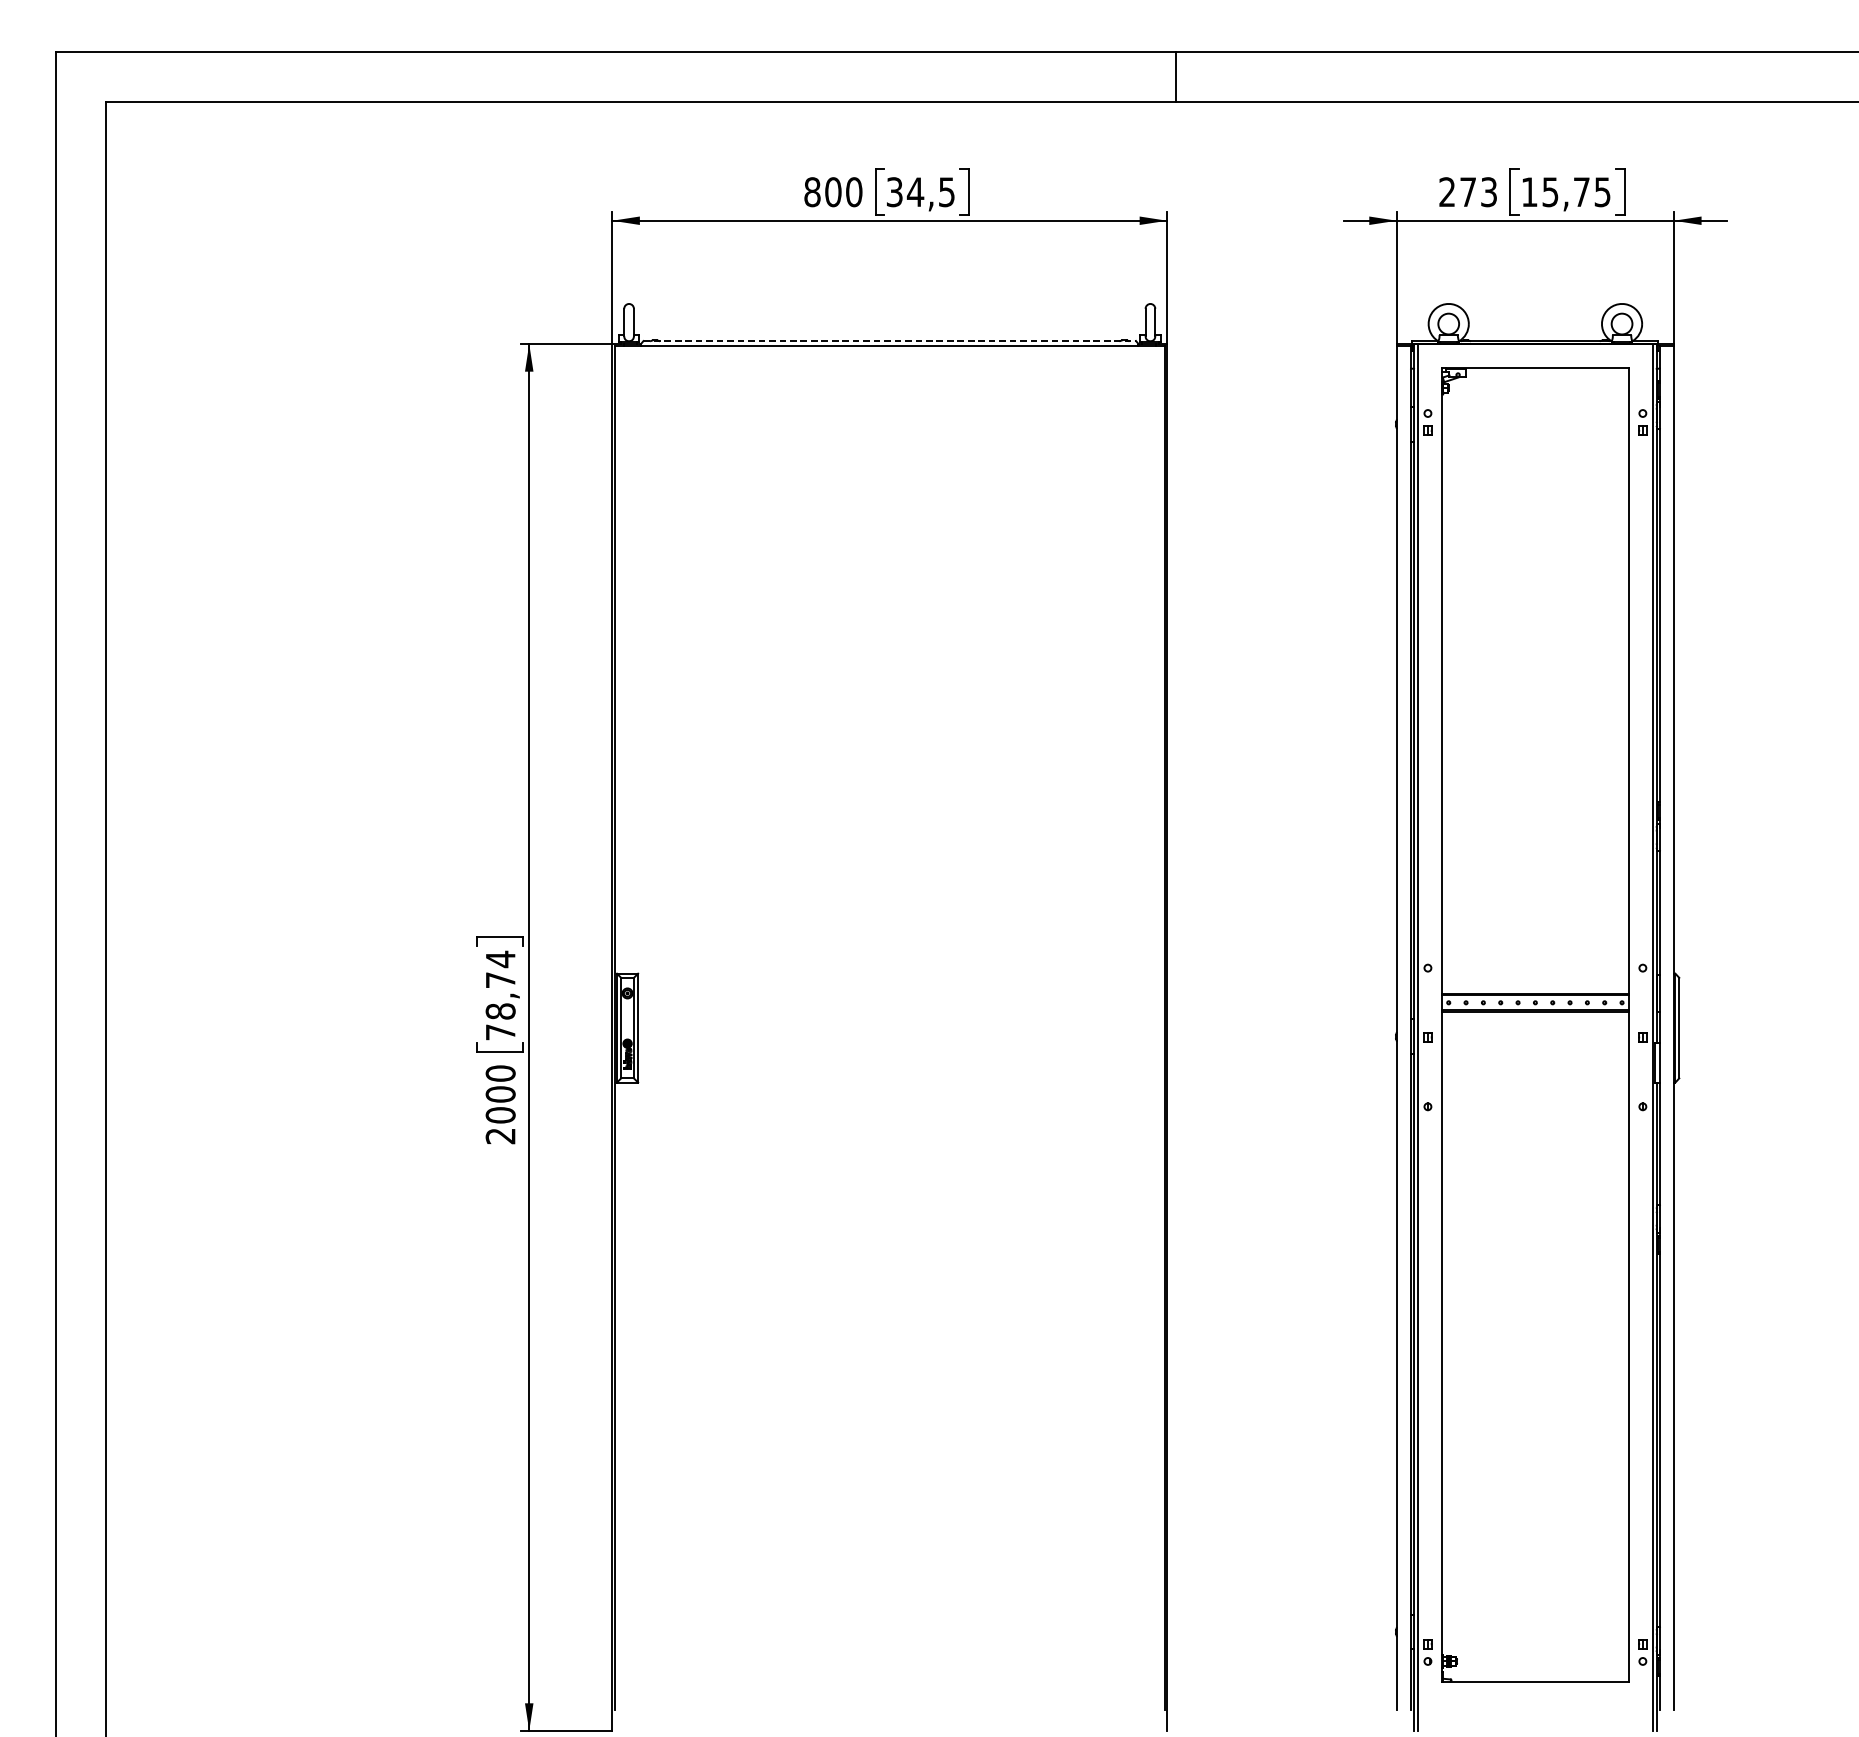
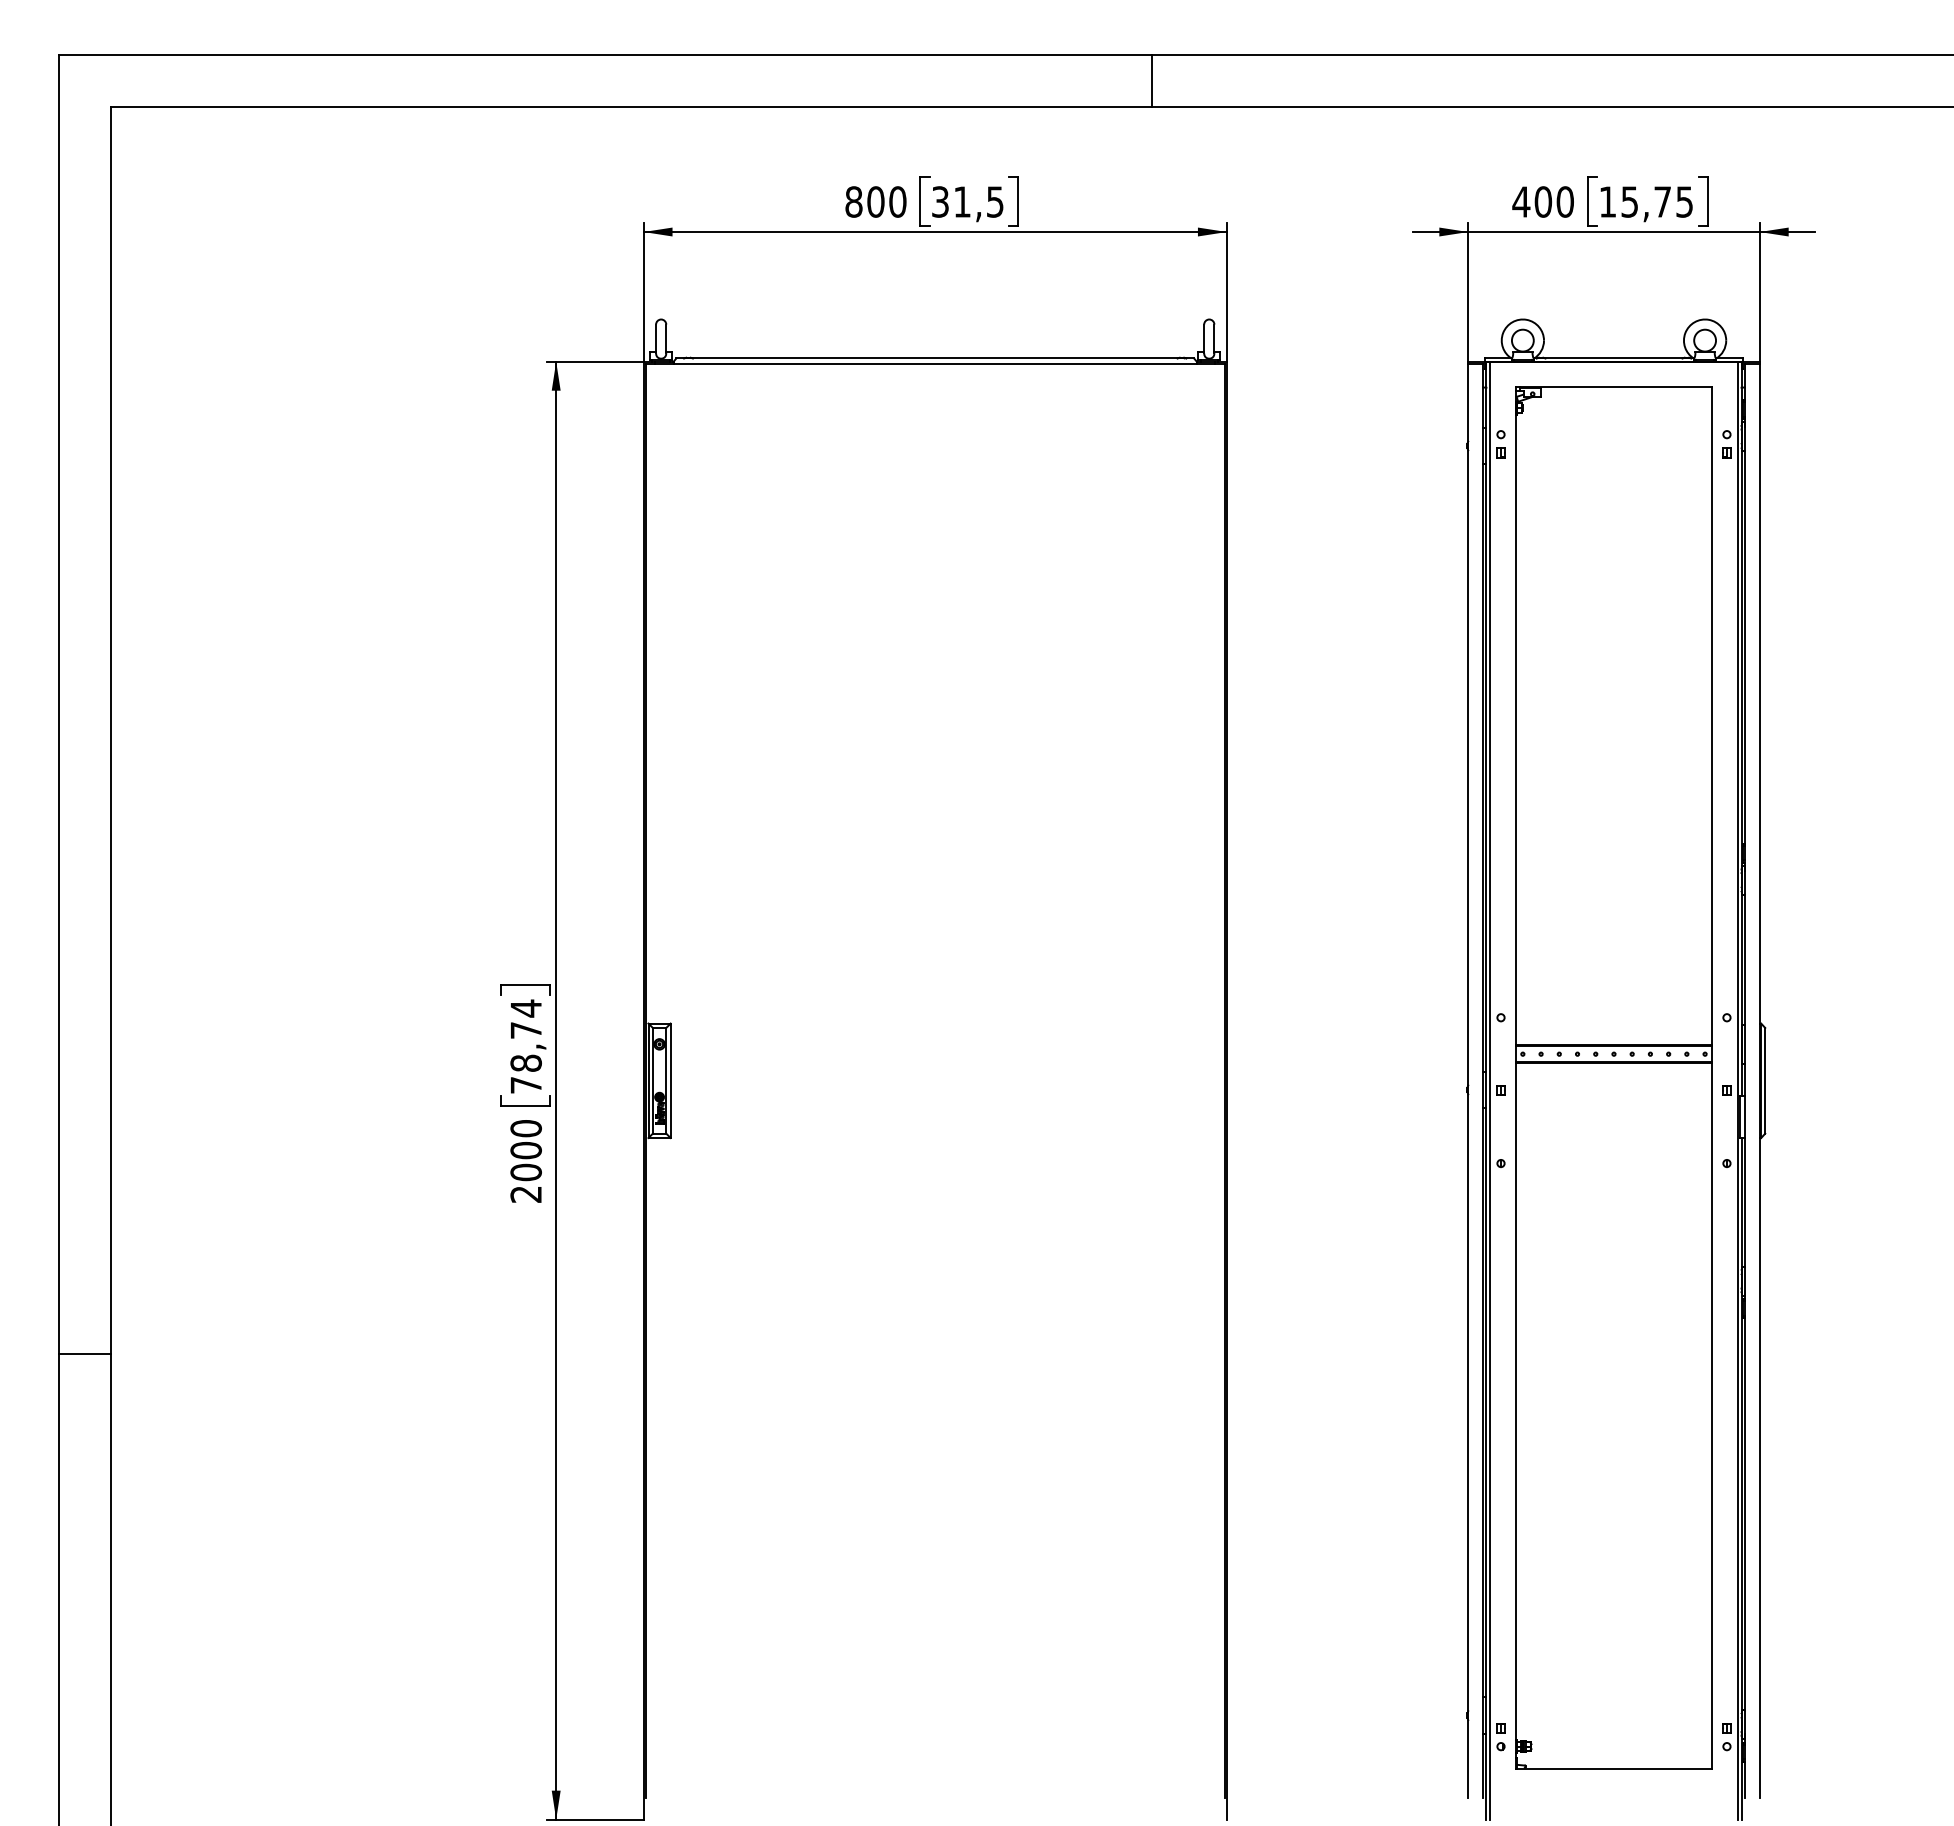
line: (1175, 76) -> (1151, 80), moved
text: (915, 191) -> (962, 201), 34,5 -> 31,5
text: (1467, 191) -> (1542, 201), 273 -> 400
line: (890, 341) -> (935, 358), dashed -> solid
line: (80, 1287) -> (84, 1353), added

